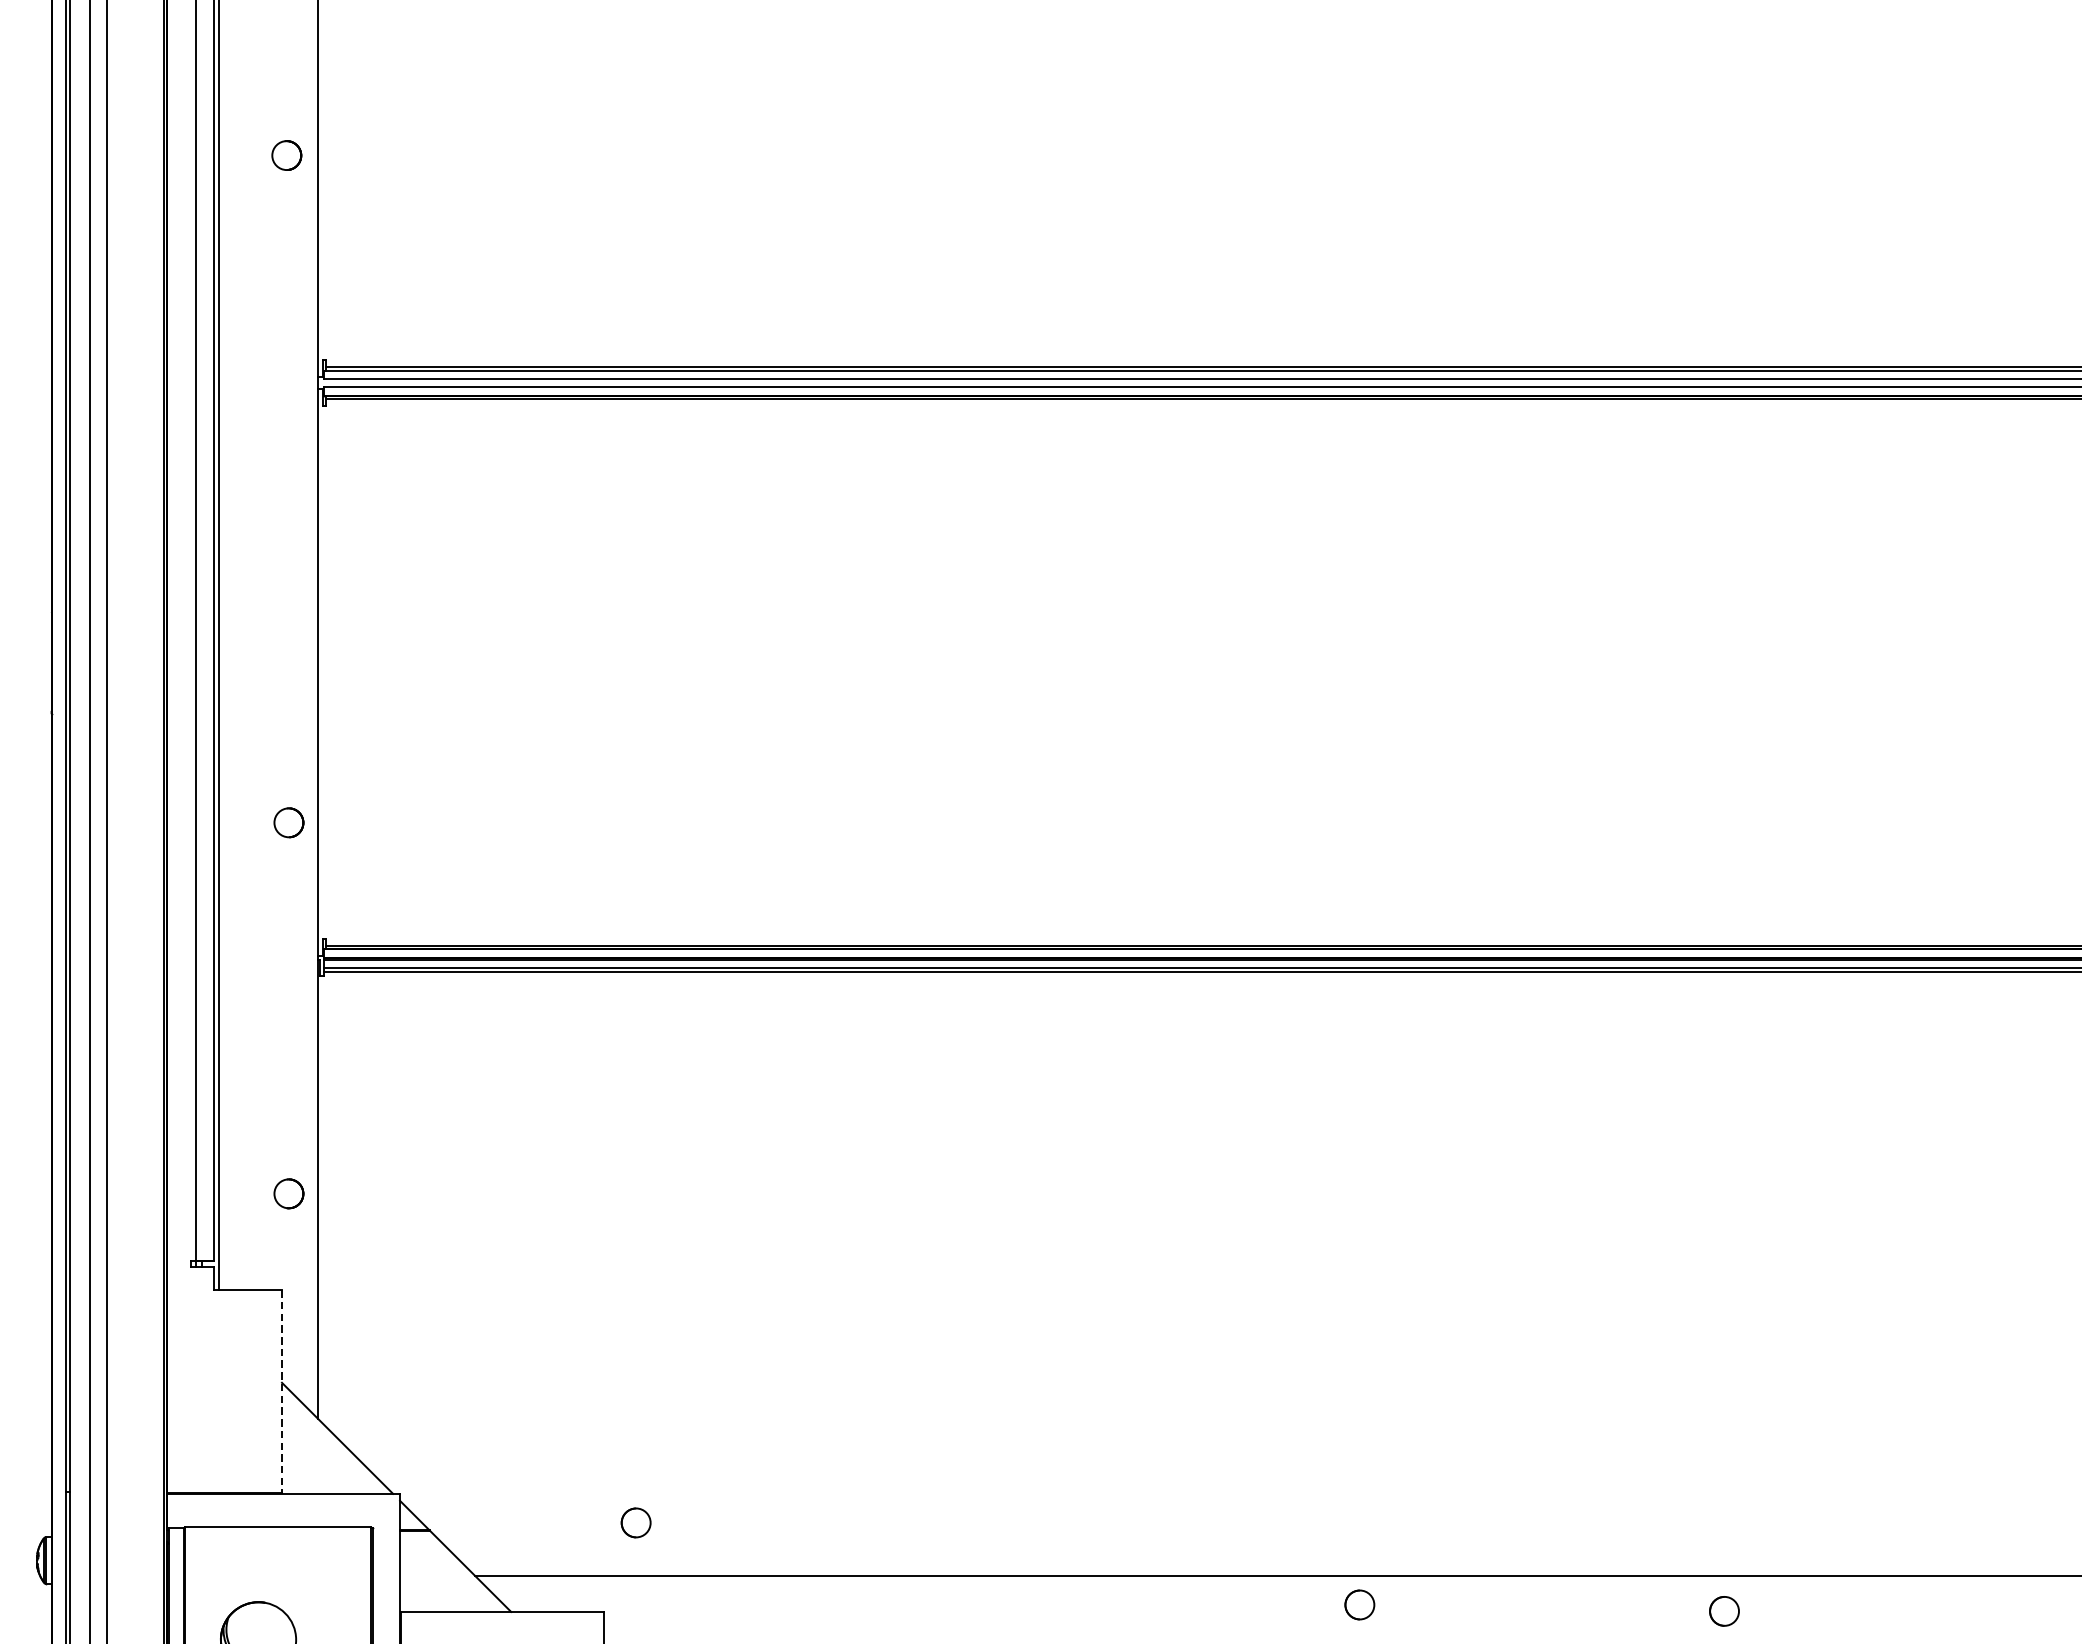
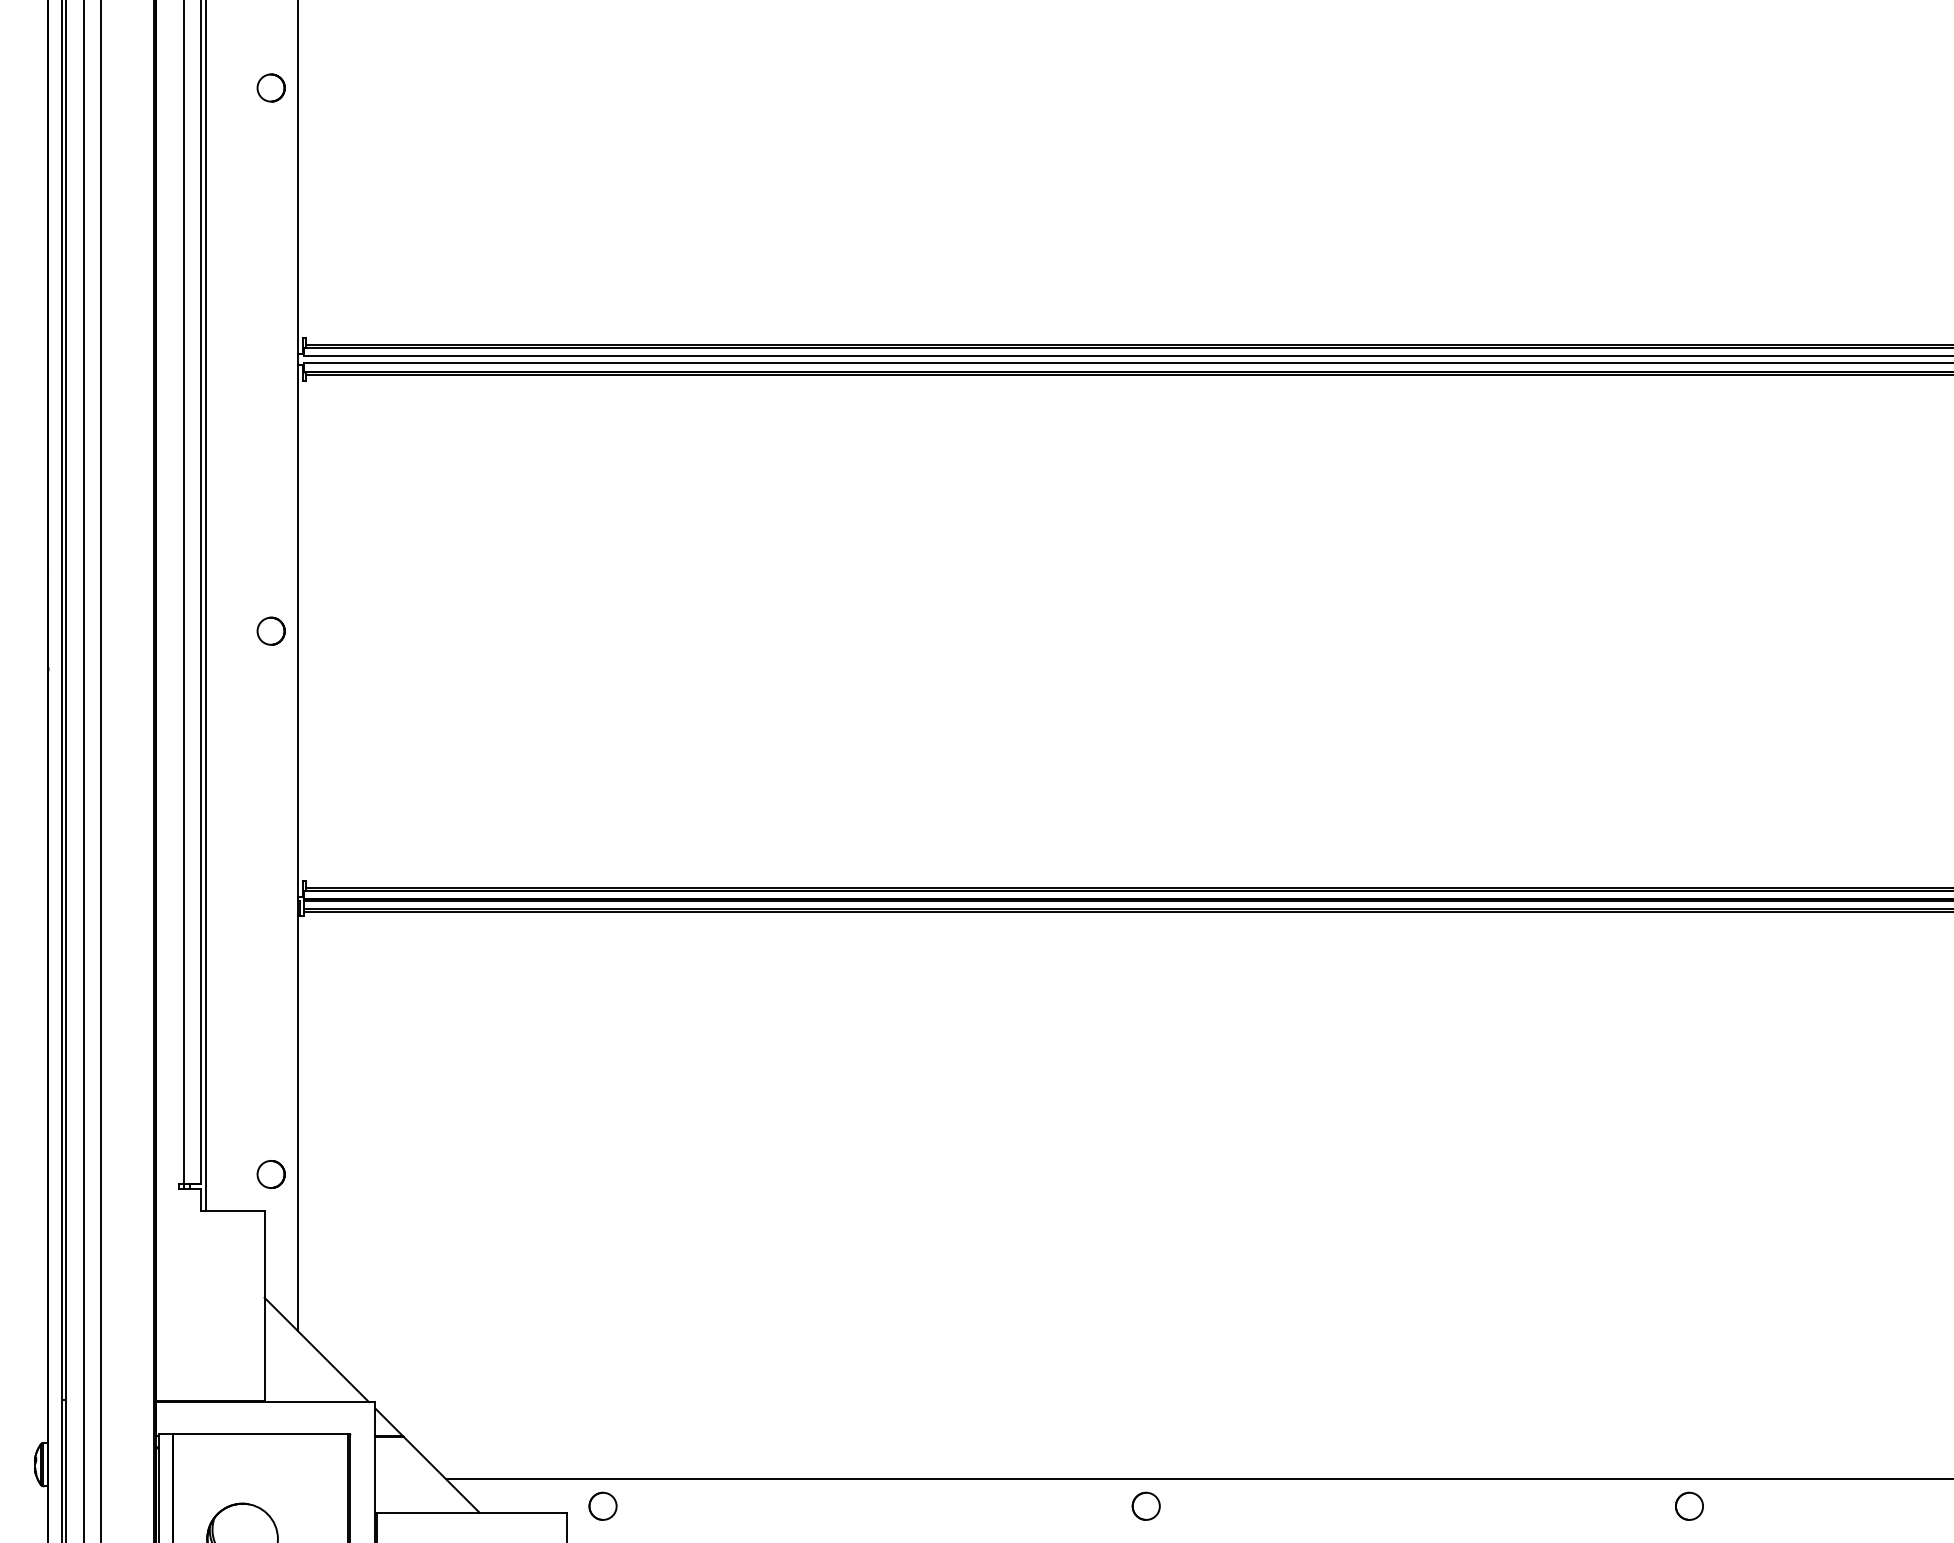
circle: (286, 154) -> (270, 87), moved
circle: (288, 822) -> (270, 630), moved
circle: (288, 1193) -> (270, 1174), moved
line: (281, 1392) -> (264, 1306), dashed -> solid
circle: (635, 1522) -> (602, 1505), moved
circle: (1359, 1604) -> (1145, 1505), moved
circle: (1724, 1610) -> (1689, 1505), moved

